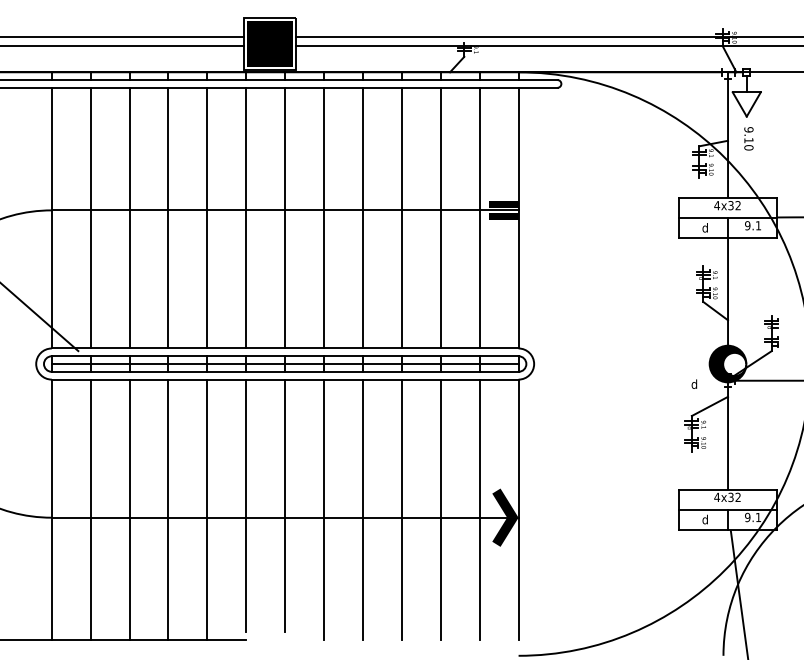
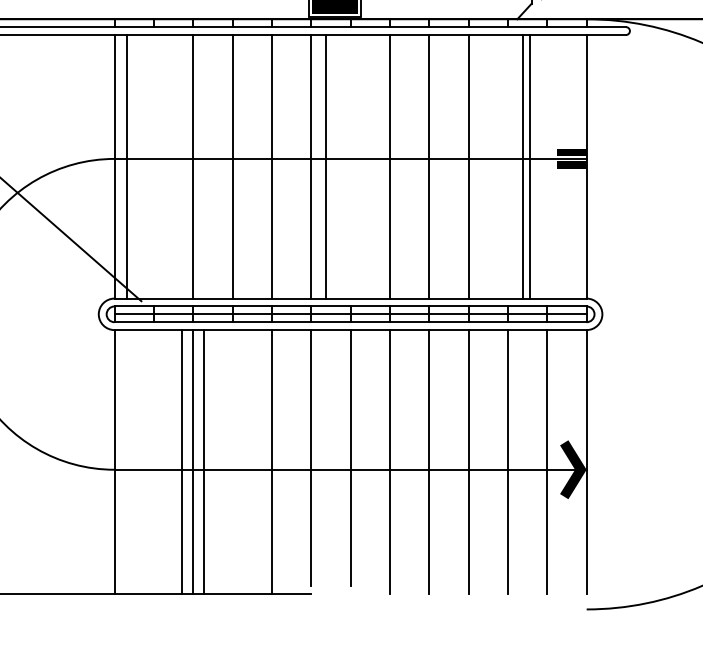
line: (90, 217) -> (126, 166), moved
line: (285, 217) -> (326, 166), moved
line: (440, 217) -> (529, 166), moved
line: (479, 217) -> (522, 166), moved
line: (90, 509) -> (182, 461), moved
line: (168, 509) -> (204, 461), moved

